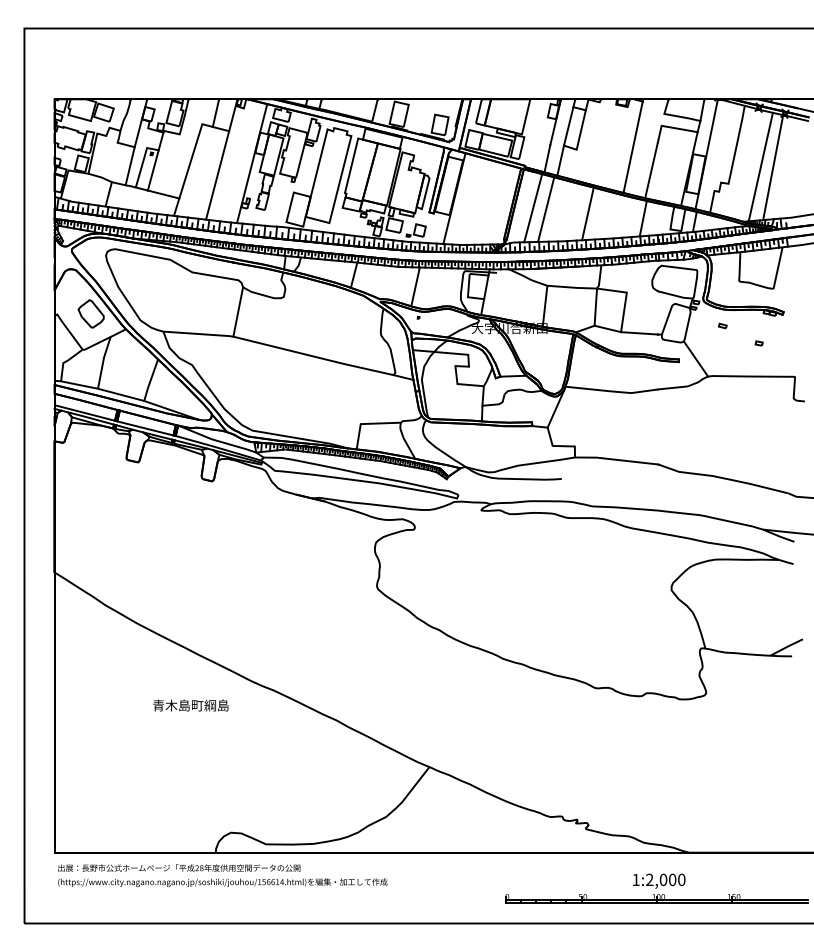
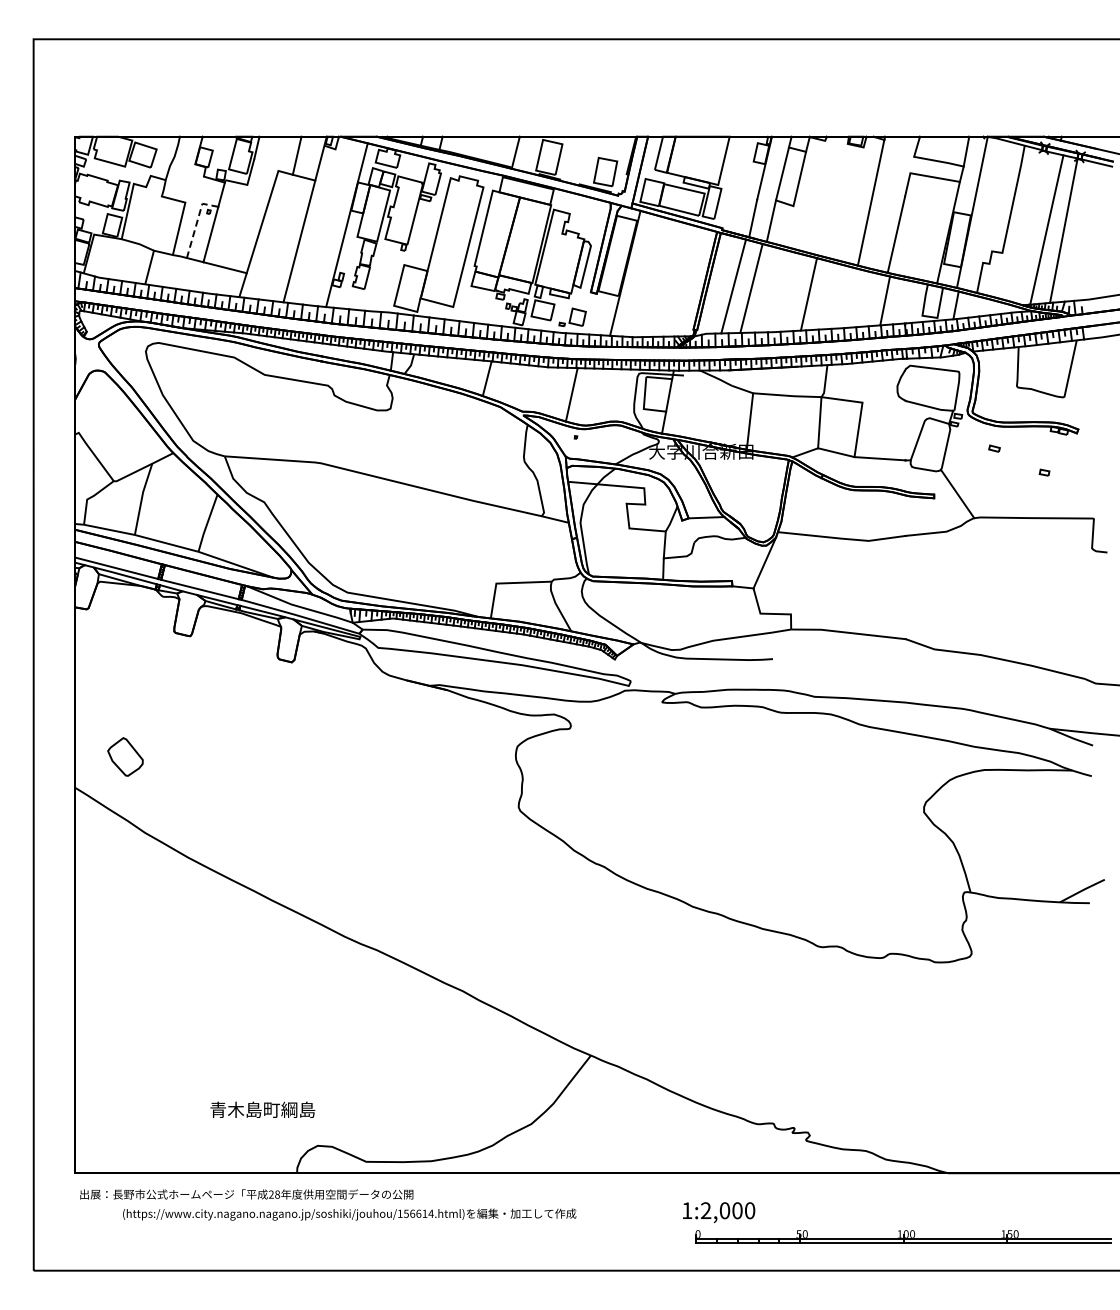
line: (138, 133) -> (190, 183), removed
line: (142, 161) -> (196, 222), solid -> dashed
line: (238, 312) -> (327, 429), removed
part: (91, 313) -> (125, 756), moved
text: (190, 705) -> (262, 1109), moved
text: (659, 881) -> (719, 1212), moved
text: (222, 882) -> (349, 1214), moved

